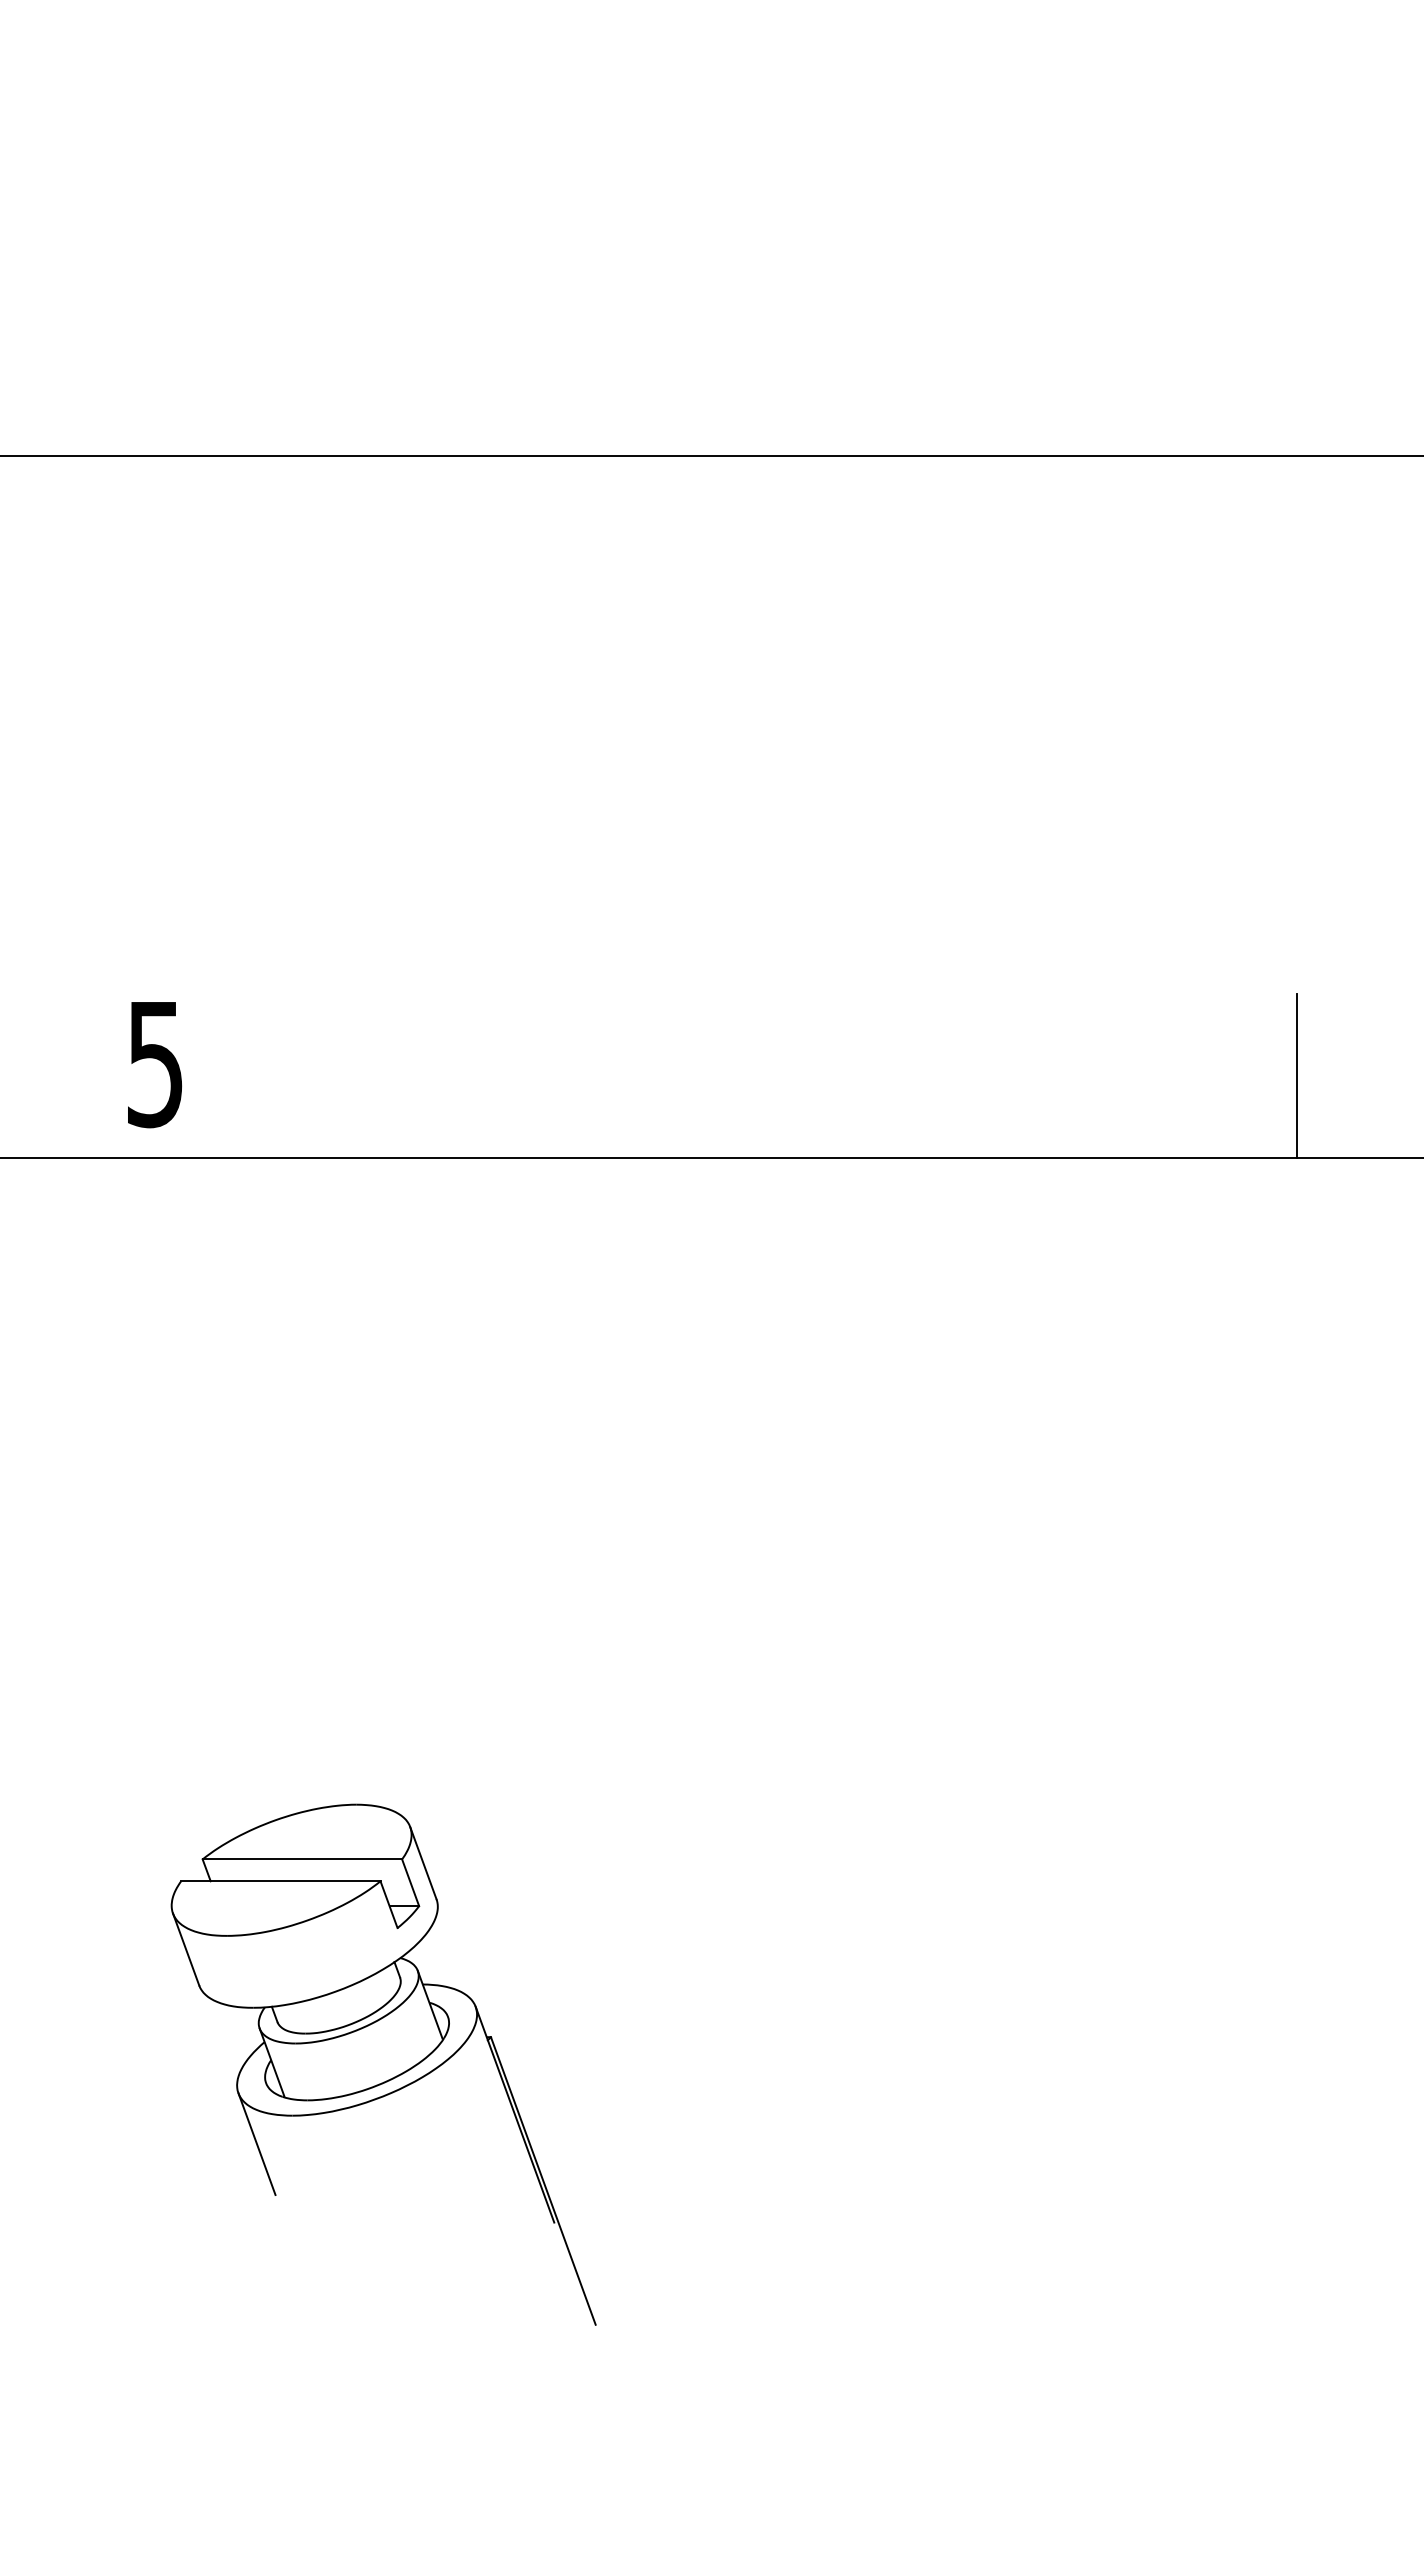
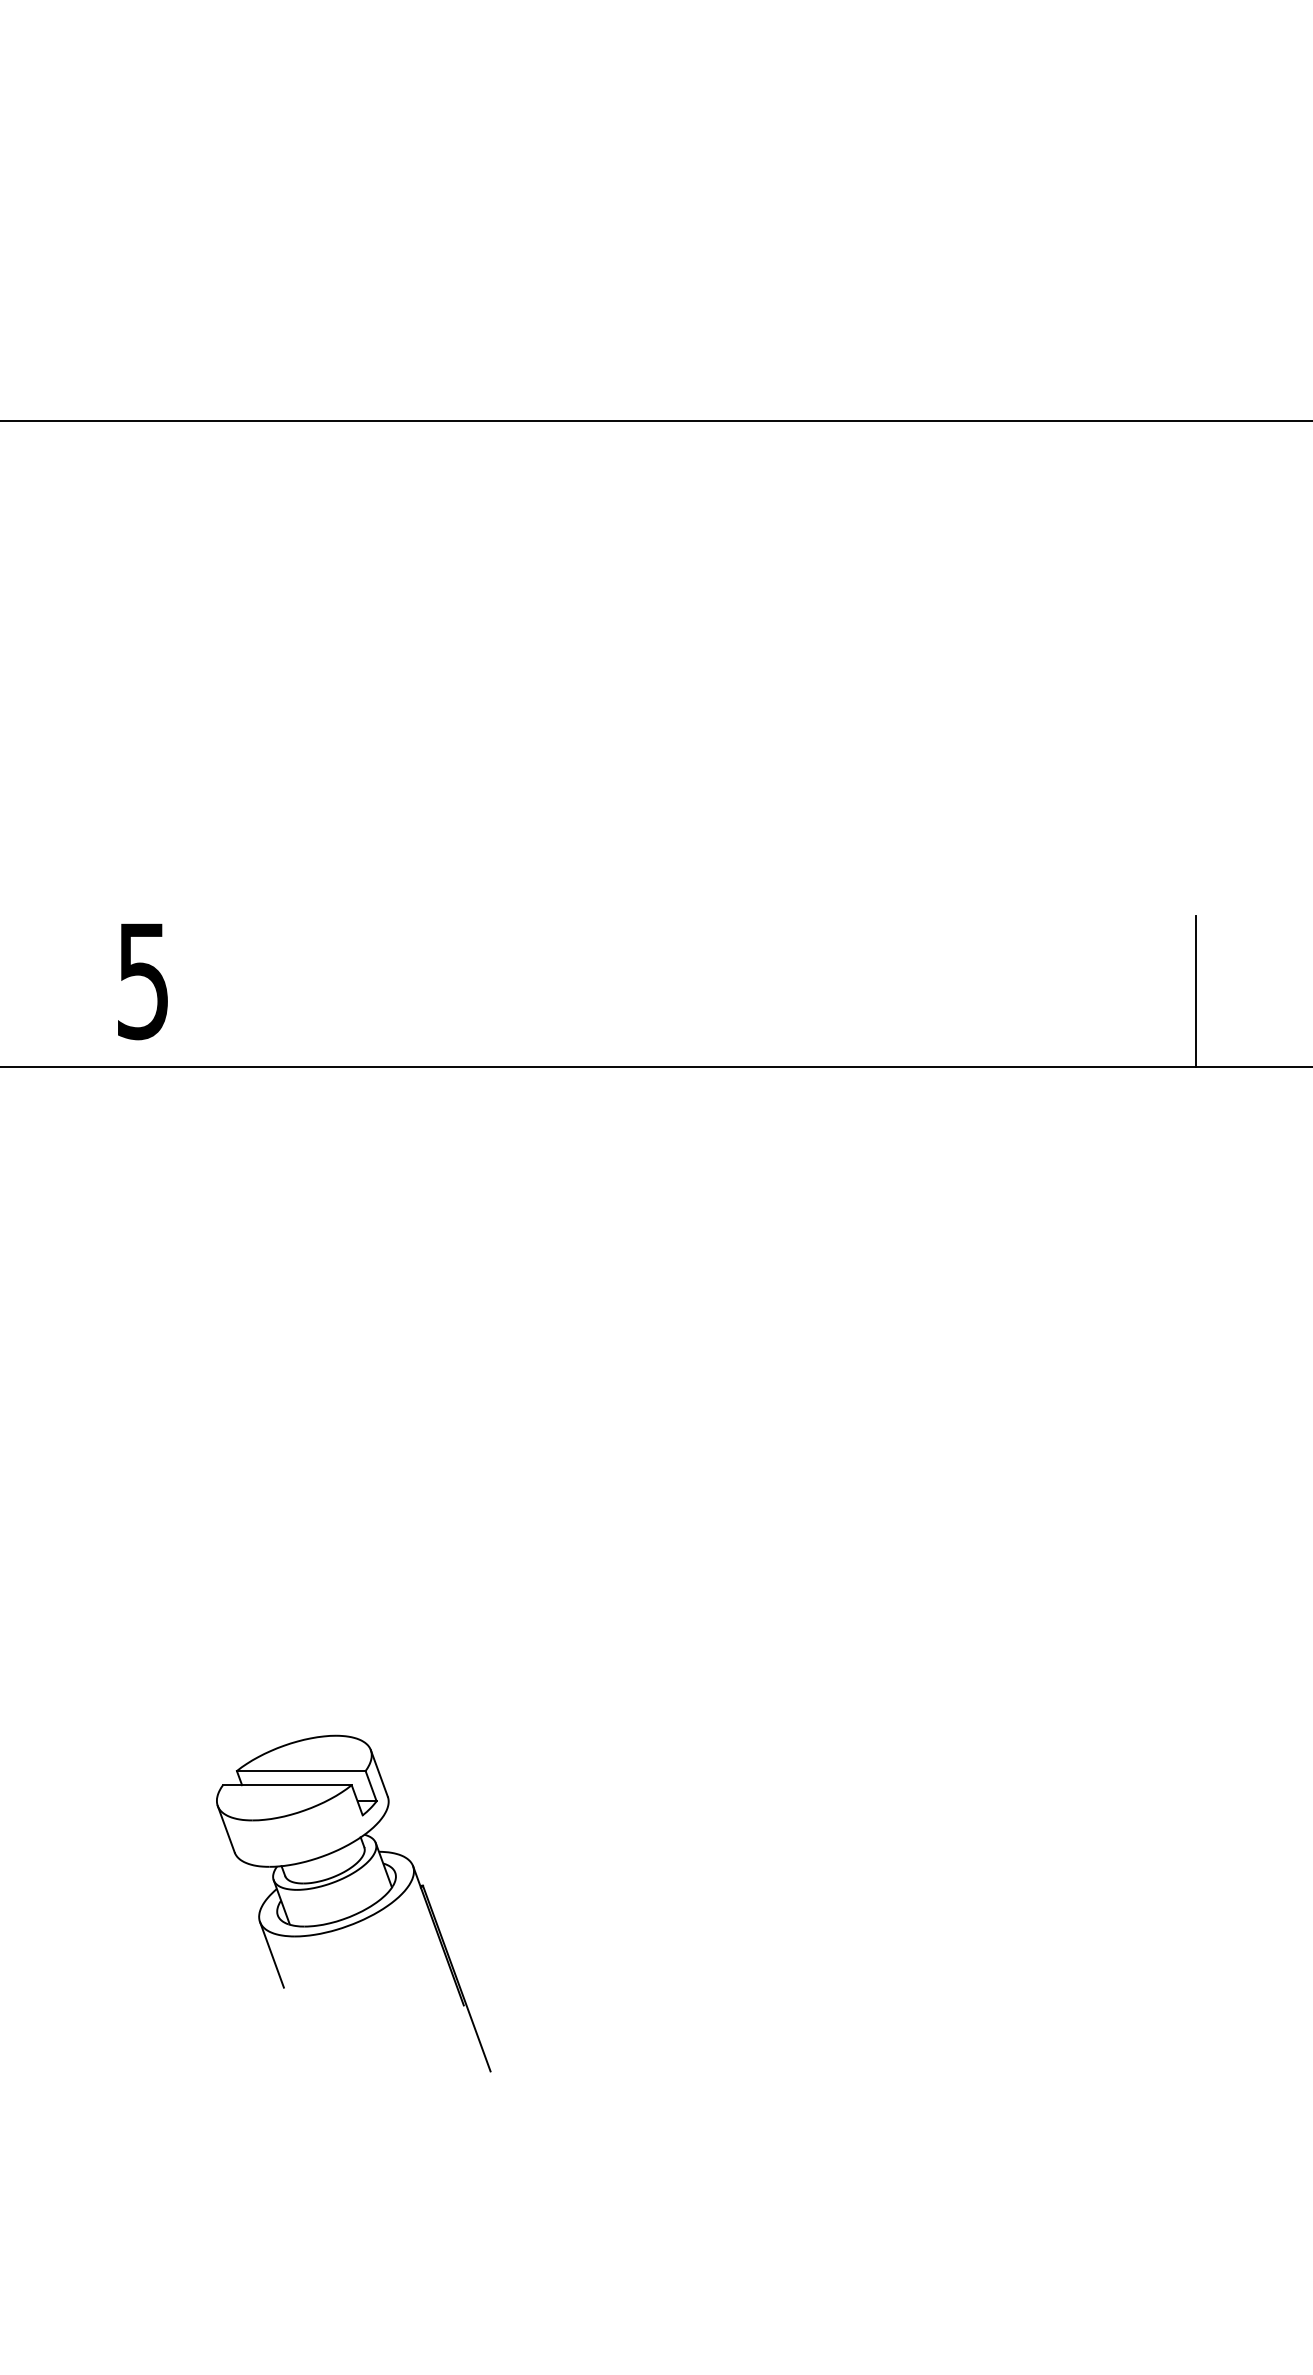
part: (383, 2064) -> (353, 1903), size x0.7

